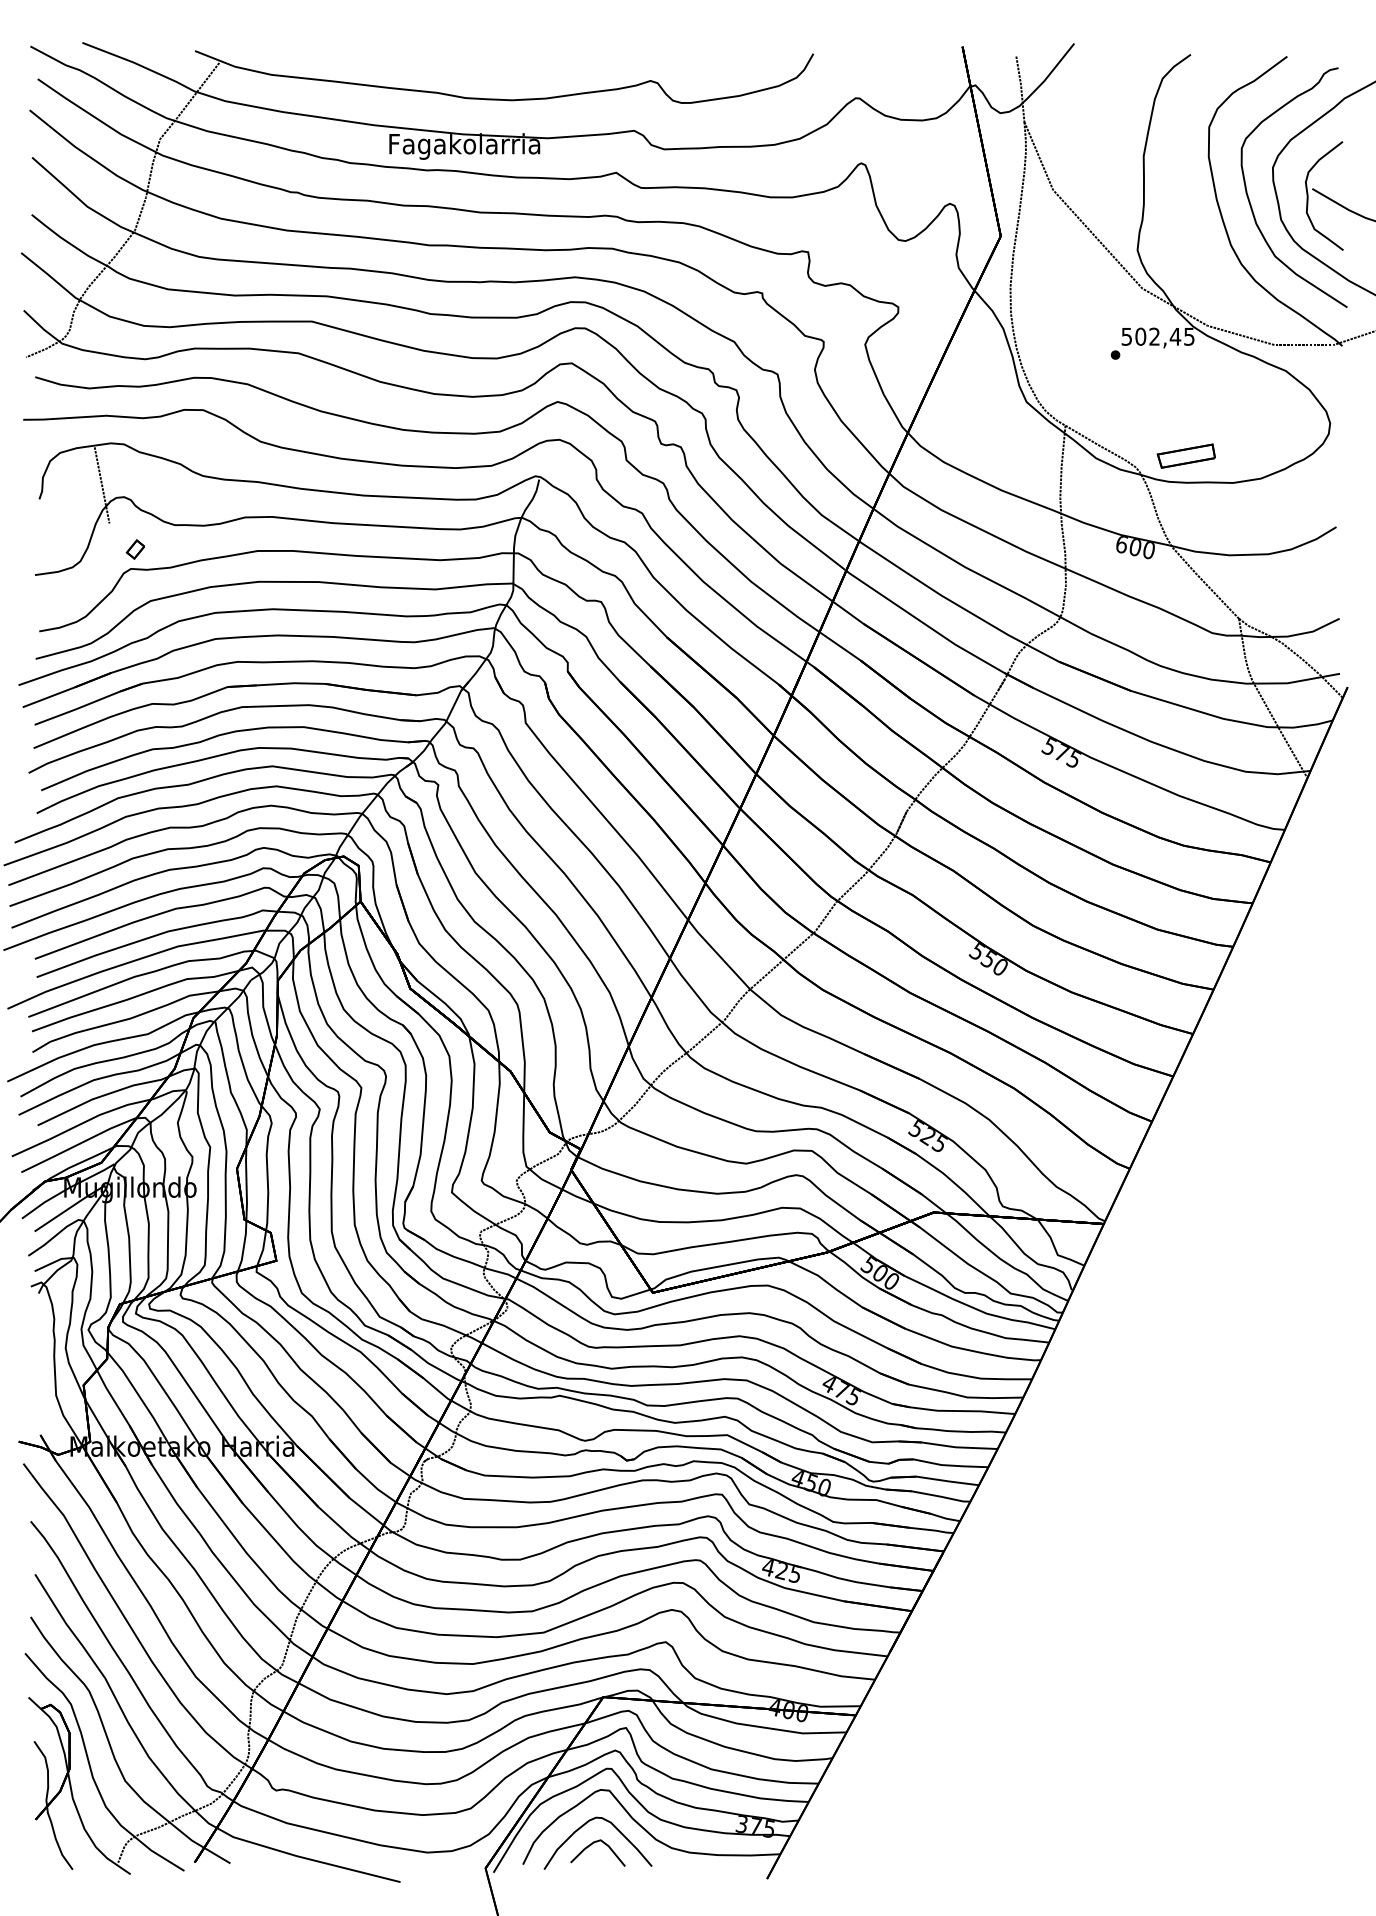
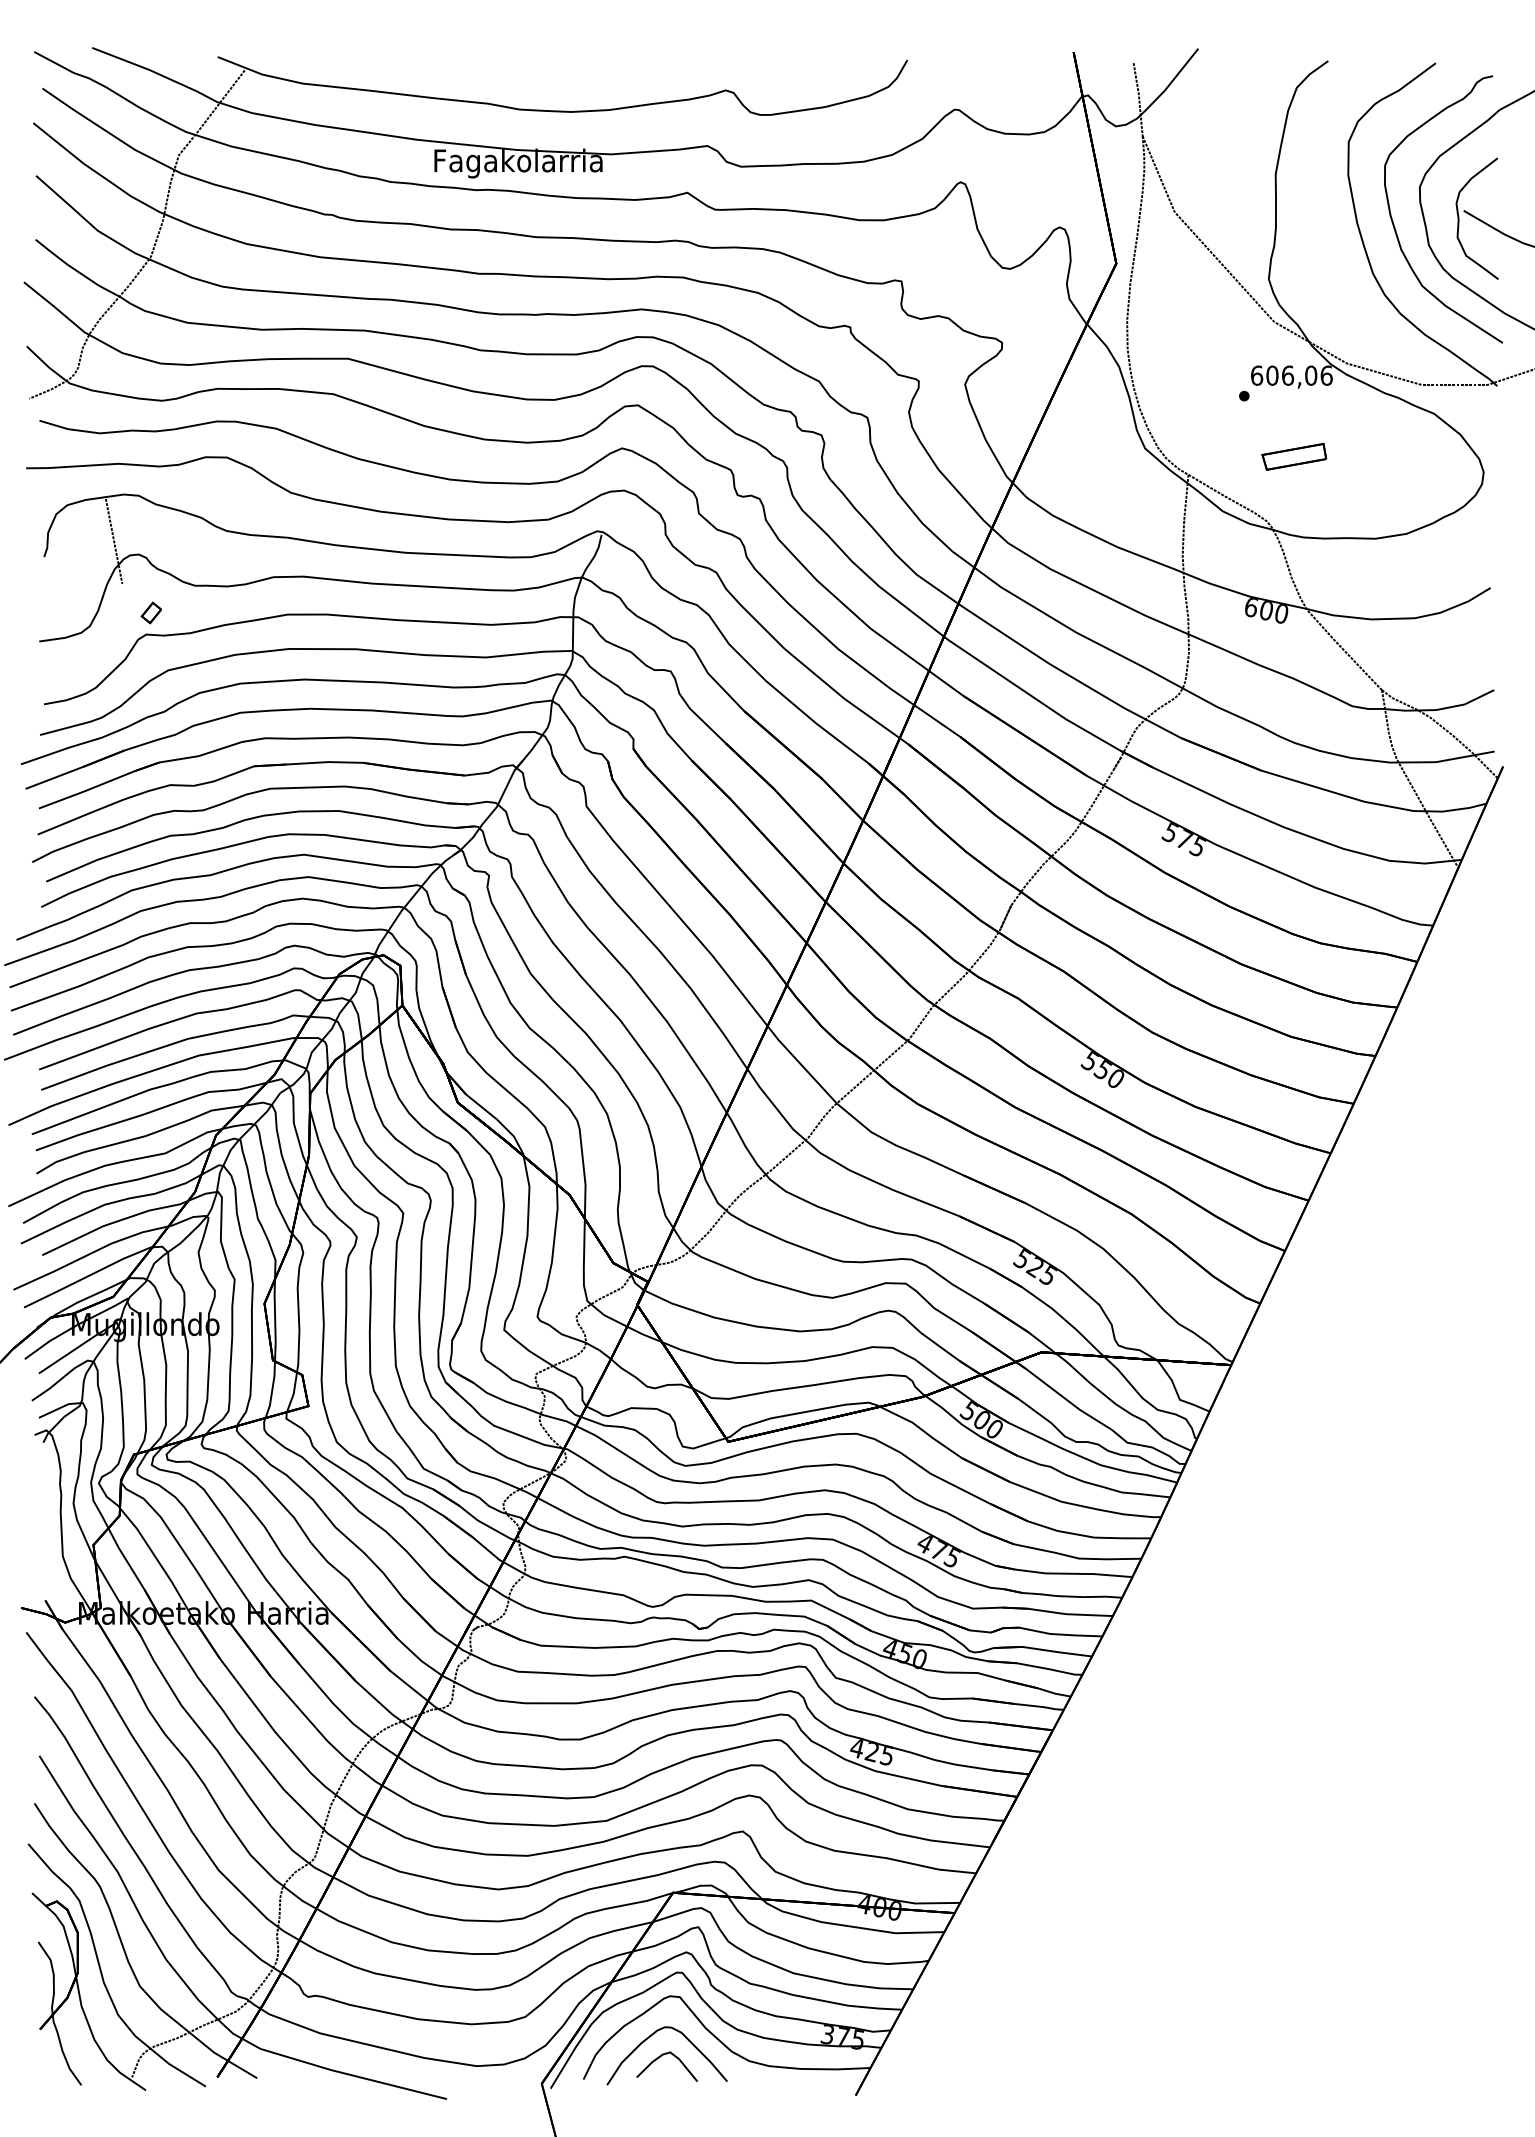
text: (1157, 336) -> (1291, 375), 502,45 -> 606,06
part: (1186, 455) -> (1294, 456), moved

